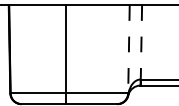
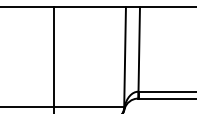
line: (141, 42) -> (139, 49), dashed -> solid
line: (128, 49) -> (124, 57), dashed -> solid

